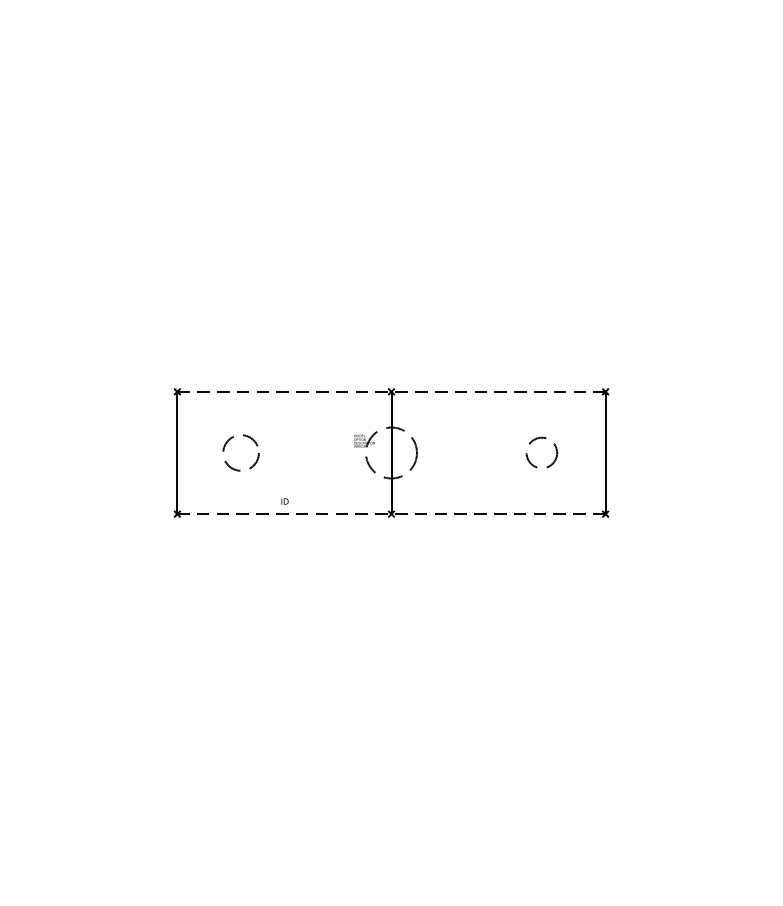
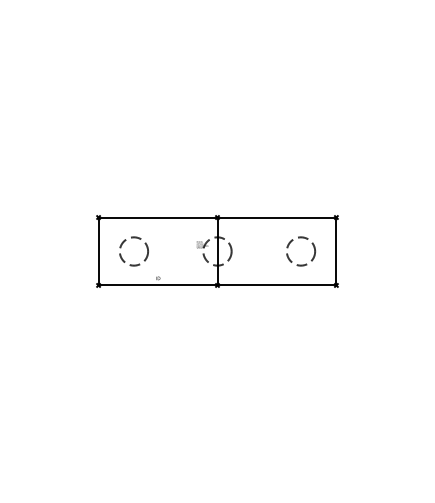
line: (391, 391) -> (217, 217), dashed -> solid
circle: (240, 453) -> (133, 251), size x1.43
circle: (540, 453) -> (300, 251), size x1.67
line: (391, 514) -> (217, 285), dashed -> solid

